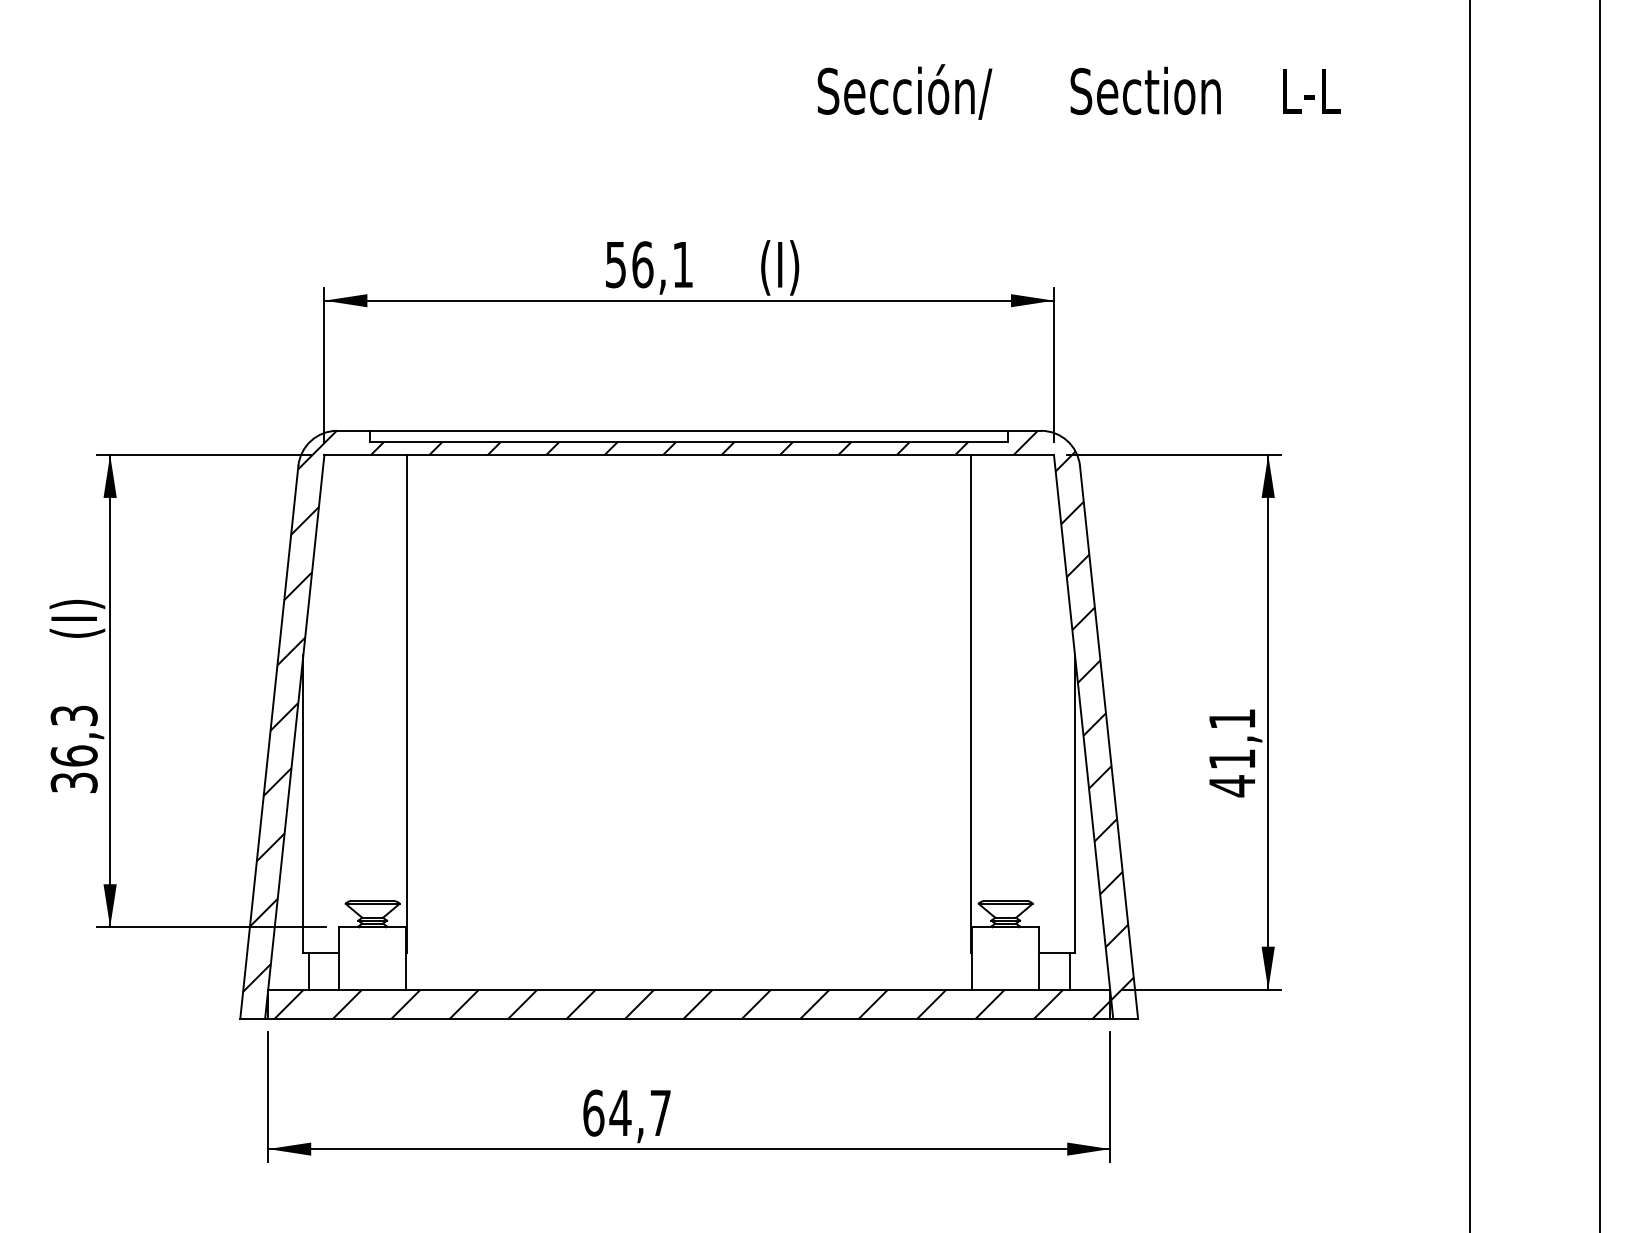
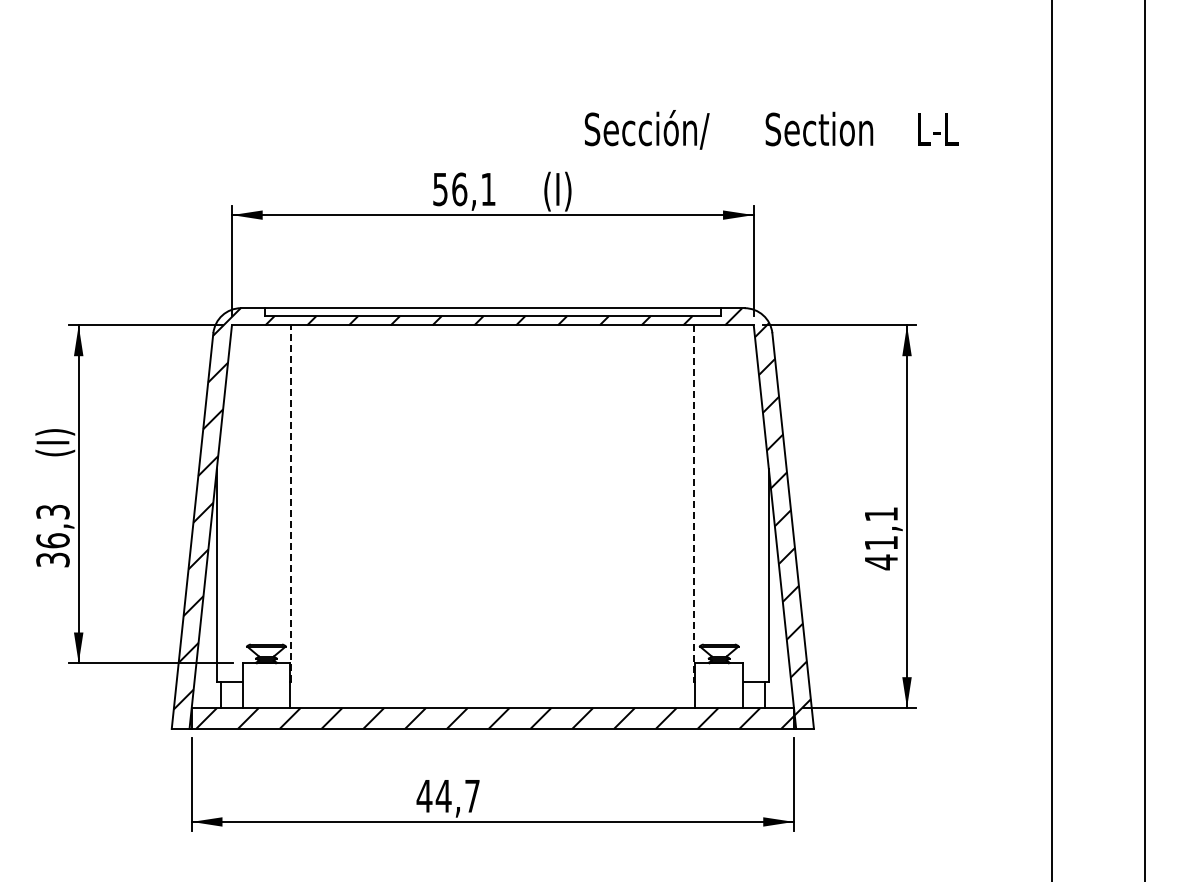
text: (1078, 91) -> (771, 129), moved
line: (407, 703) -> (291, 503), solid -> dashed
line: (971, 705) -> (694, 504), solid -> dashed
text: (593, 1113) -> (424, 796), 64,7 -> 44,7

